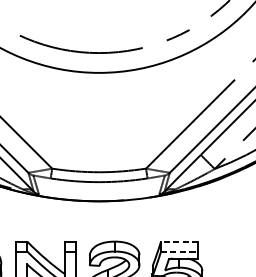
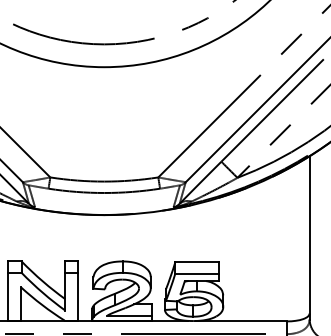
line: (179, 242) -> (196, 262), dashed -> solid
line: (179, 252) -> (196, 273), dashed -> solid

